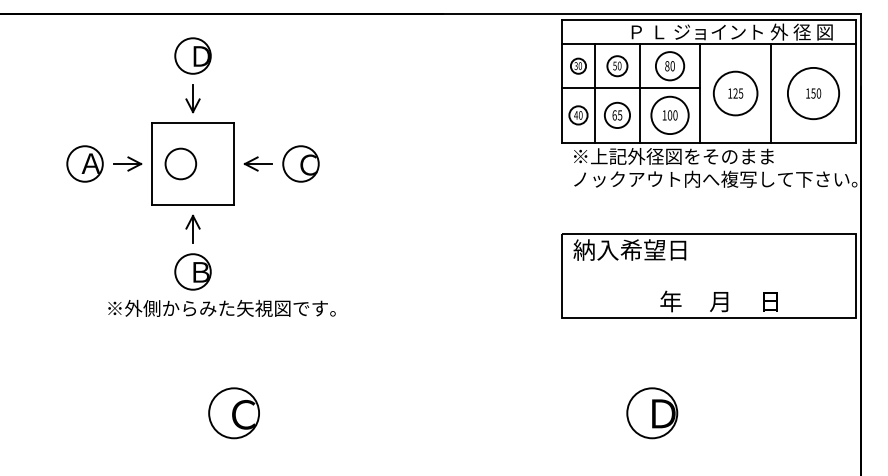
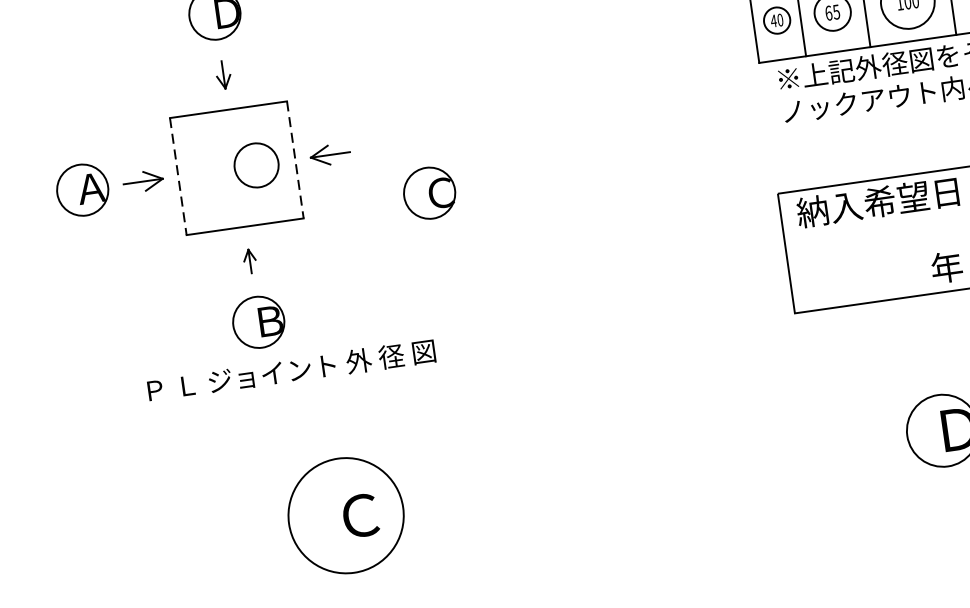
part: (192, 98) -> (222, 74), size x0.7
circle: (180, 163) -> (255, 164), moved
part: (300, 163) -> (428, 192), moved
line: (152, 164) -> (179, 177), solid -> dashed
line: (234, 164) -> (296, 160), solid -> dashed
part: (192, 228) -> (249, 260), size x0.6
text: (221, 307) -> (306, 367), ※外側からみた矢視図です。 -> Ｐ Ｌ ジョイント 外 径 図
circle: (234, 413) -> (346, 515), size x1.6

